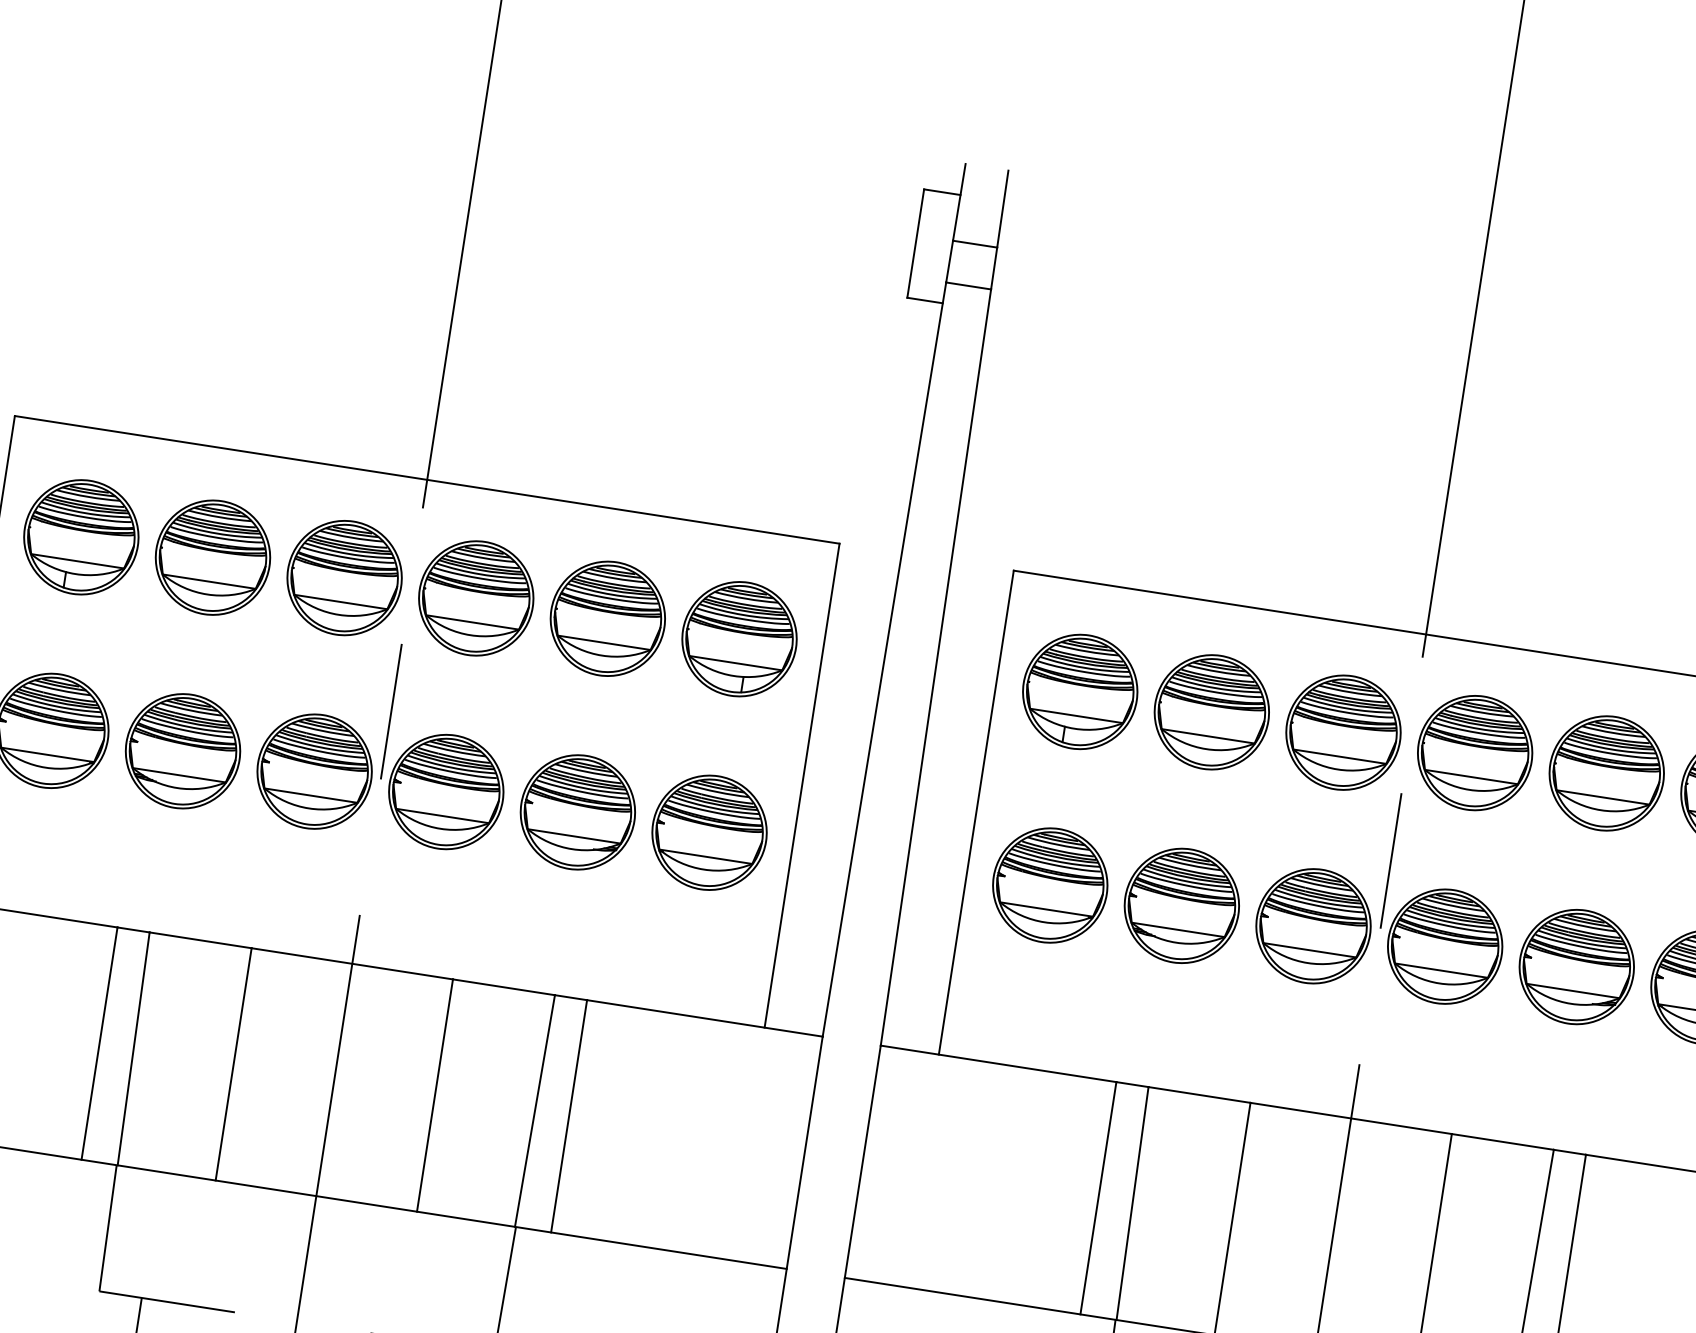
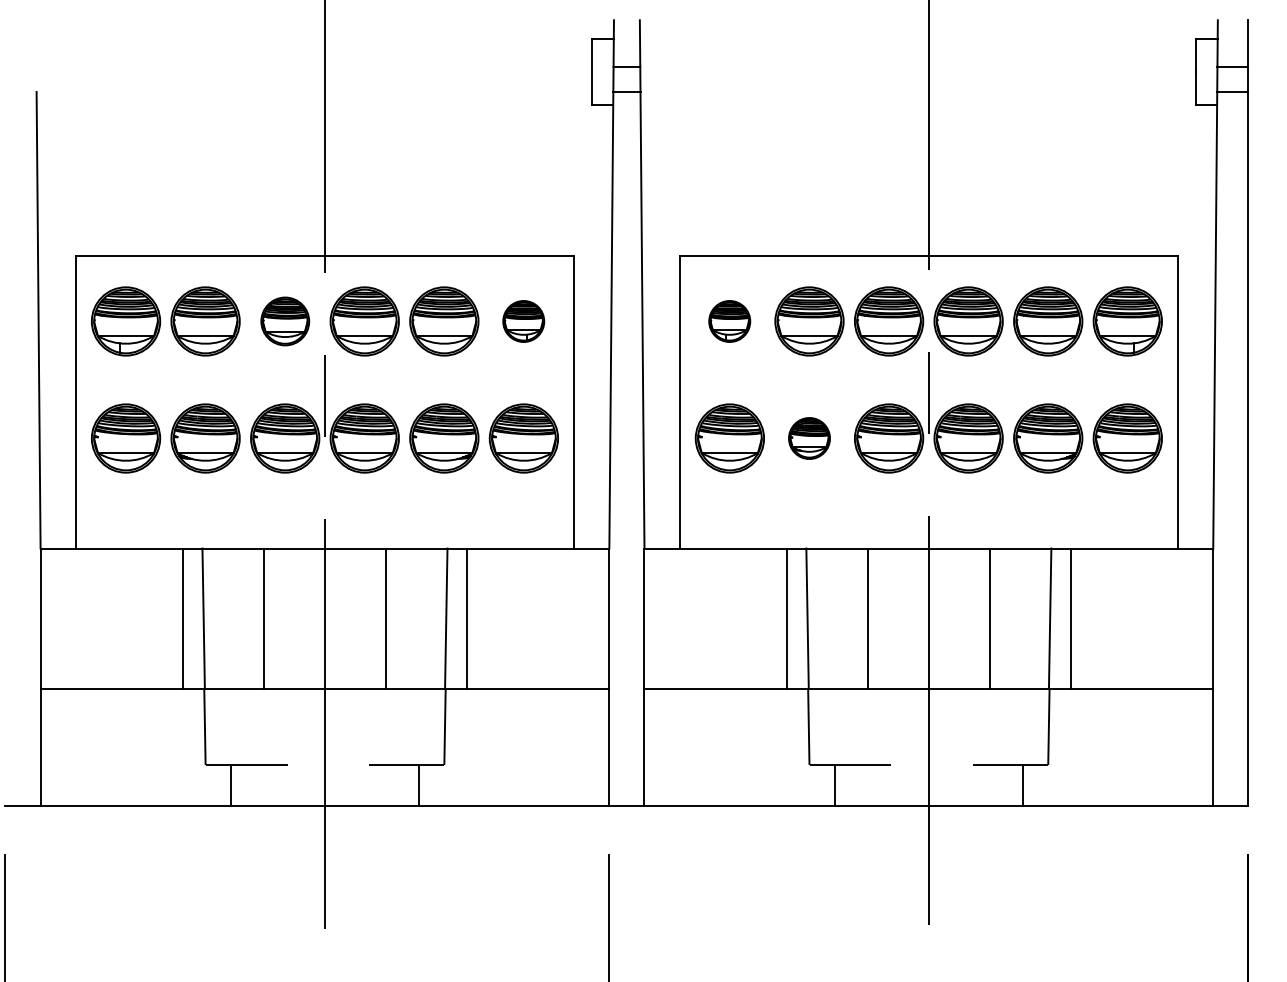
part: (345, 578) -> (285, 321), size x0.7
part: (738, 639) -> (523, 321), size x0.6
part: (1079, 691) -> (729, 321), size x0.6
part: (1181, 905) -> (809, 438), size x0.6

